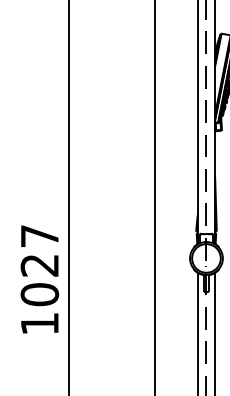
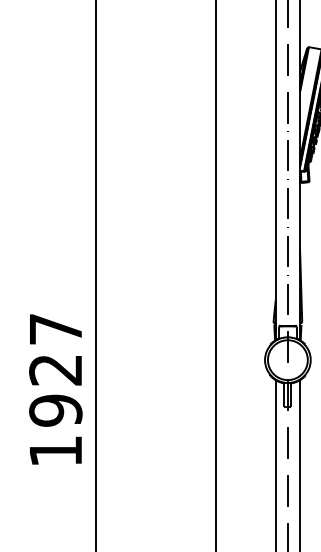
text: (39, 294) -> (55, 410), 1027 -> 1927

